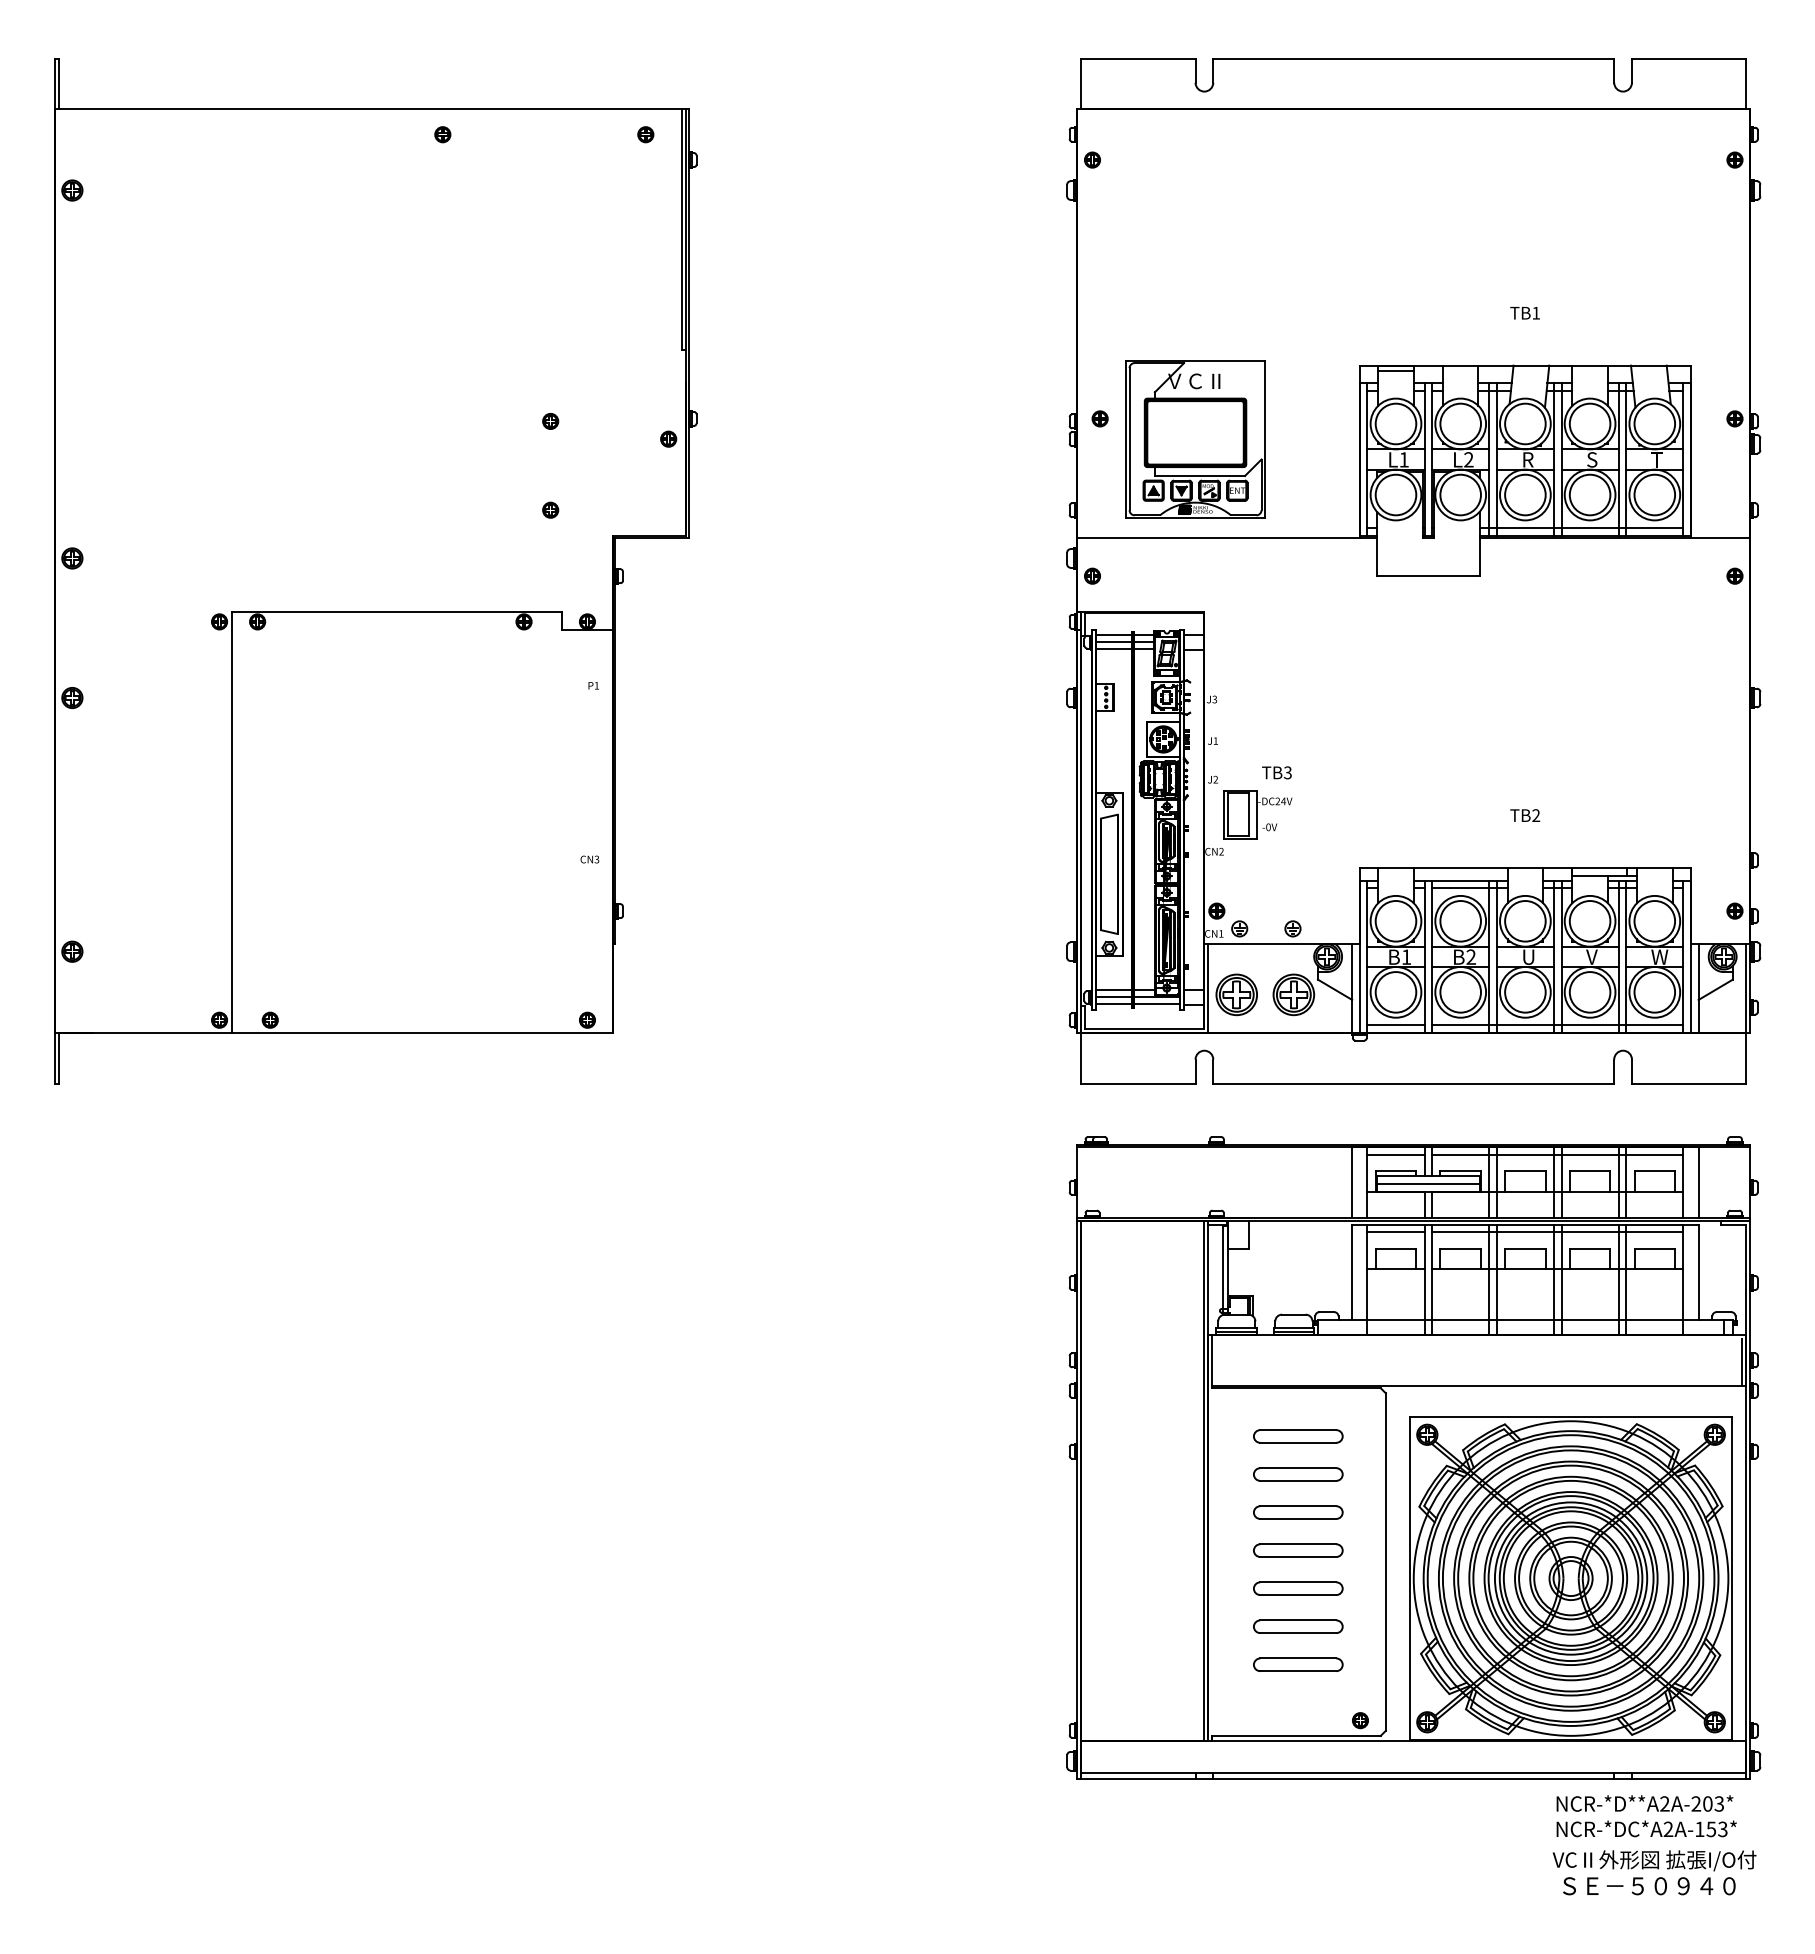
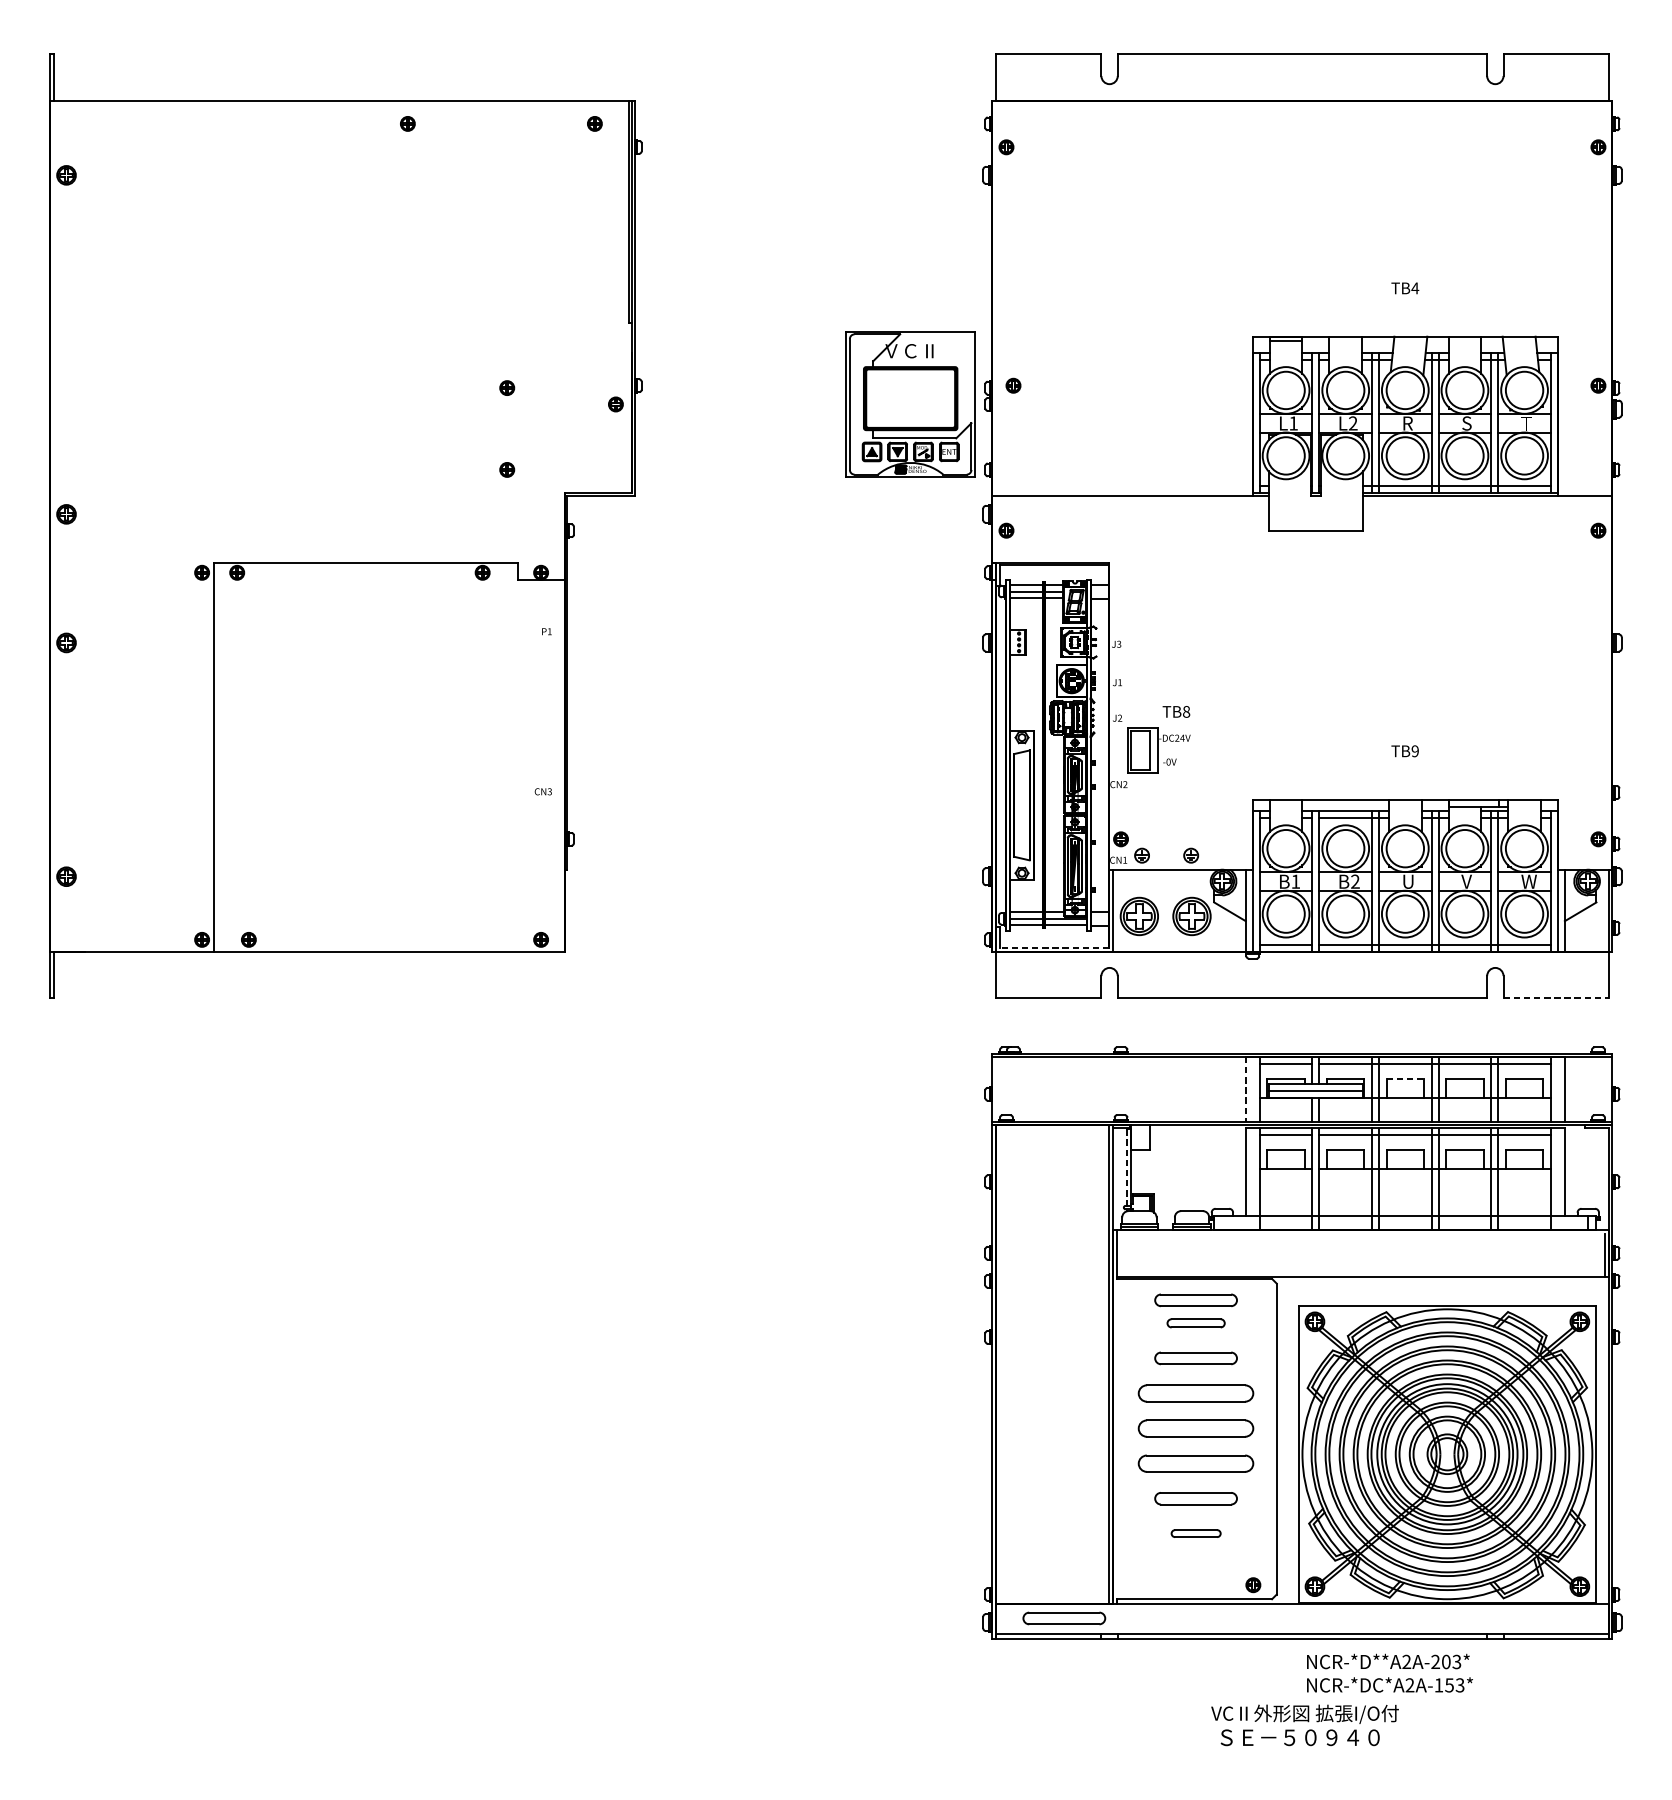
text: (1535, 313) -> (1414, 288), TB1 -> TB4
part: (1195, 439) -> (910, 404), moved
text: (1287, 772) -> (1186, 711), TB3 -> TB8
text: (1536, 816) -> (1415, 752), TB2 -> TB9
line: (1144, 1028) -> (1054, 947), solid -> dashed
line: (1689, 1083) -> (1556, 998), solid -> dashed
line: (1525, 1171) -> (1405, 1079), solid -> dashed
line: (1352, 1182) -> (1246, 1089), solid -> dashed
line: (1223, 1270) -> (1127, 1170), solid -> dashed
part: (1298, 1411) -> (1196, 1300), added
part: (1298, 1436) -> (1196, 1323), size x0.7
part: (1298, 1512) -> (1196, 1393), size x1.4
part: (1298, 1550) -> (1196, 1428), size x1.4
part: (1298, 1588) -> (1196, 1463), size x1.4
part: (1298, 1664) -> (1196, 1533), size x0.6
part: (1155, 1756) -> (1064, 1618), added
text: (1646, 1816) -> (1389, 1673), moved
text: (1654, 1872) -> (1304, 1725), moved

